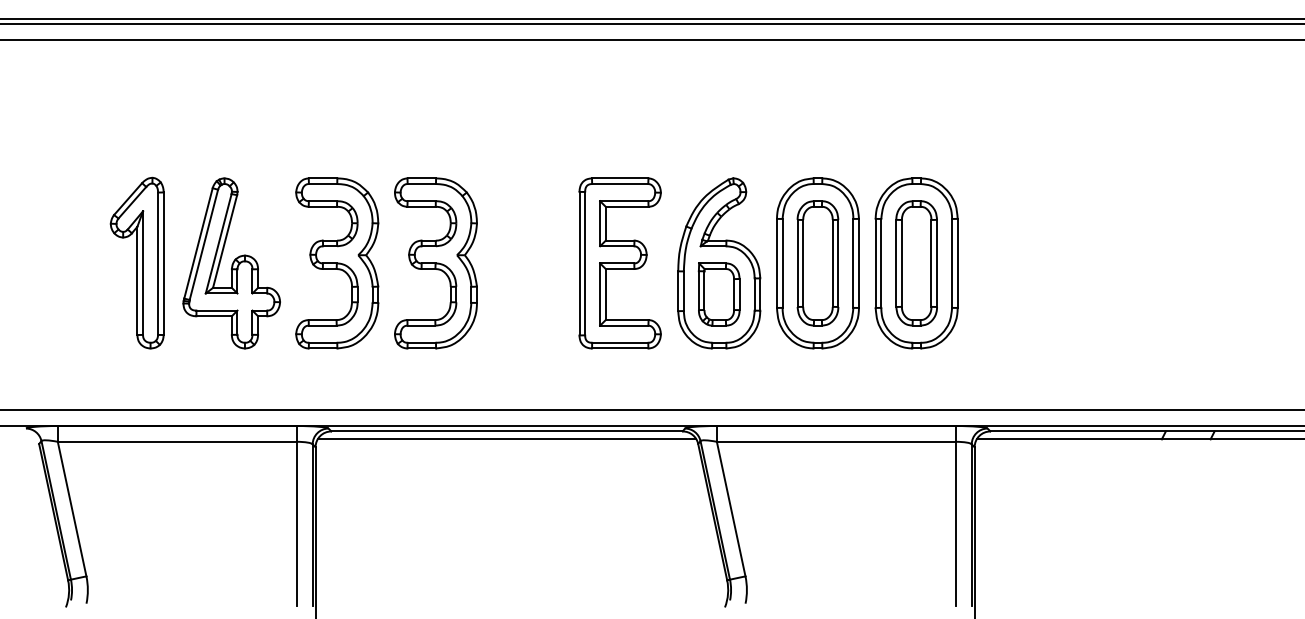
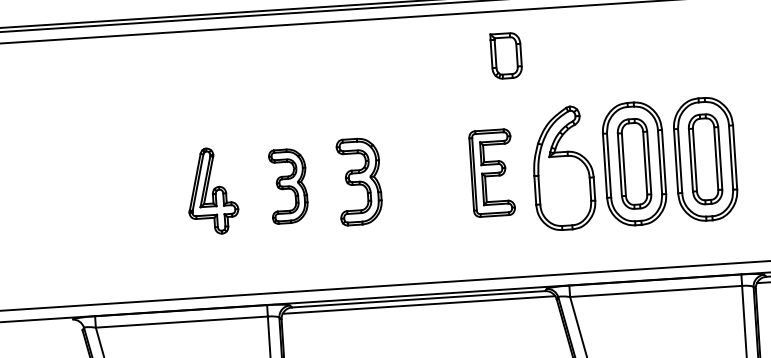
part: (136, 262) -> (144, 194), removed
part: (231, 263) -> (212, 191), size x0.7
part: (337, 263) -> (288, 186), size x0.6
part: (435, 263) -> (359, 181), size x0.7
part: (619, 263) -> (491, 173), size x0.7
part: (718, 294) -> (505, 55), moved

